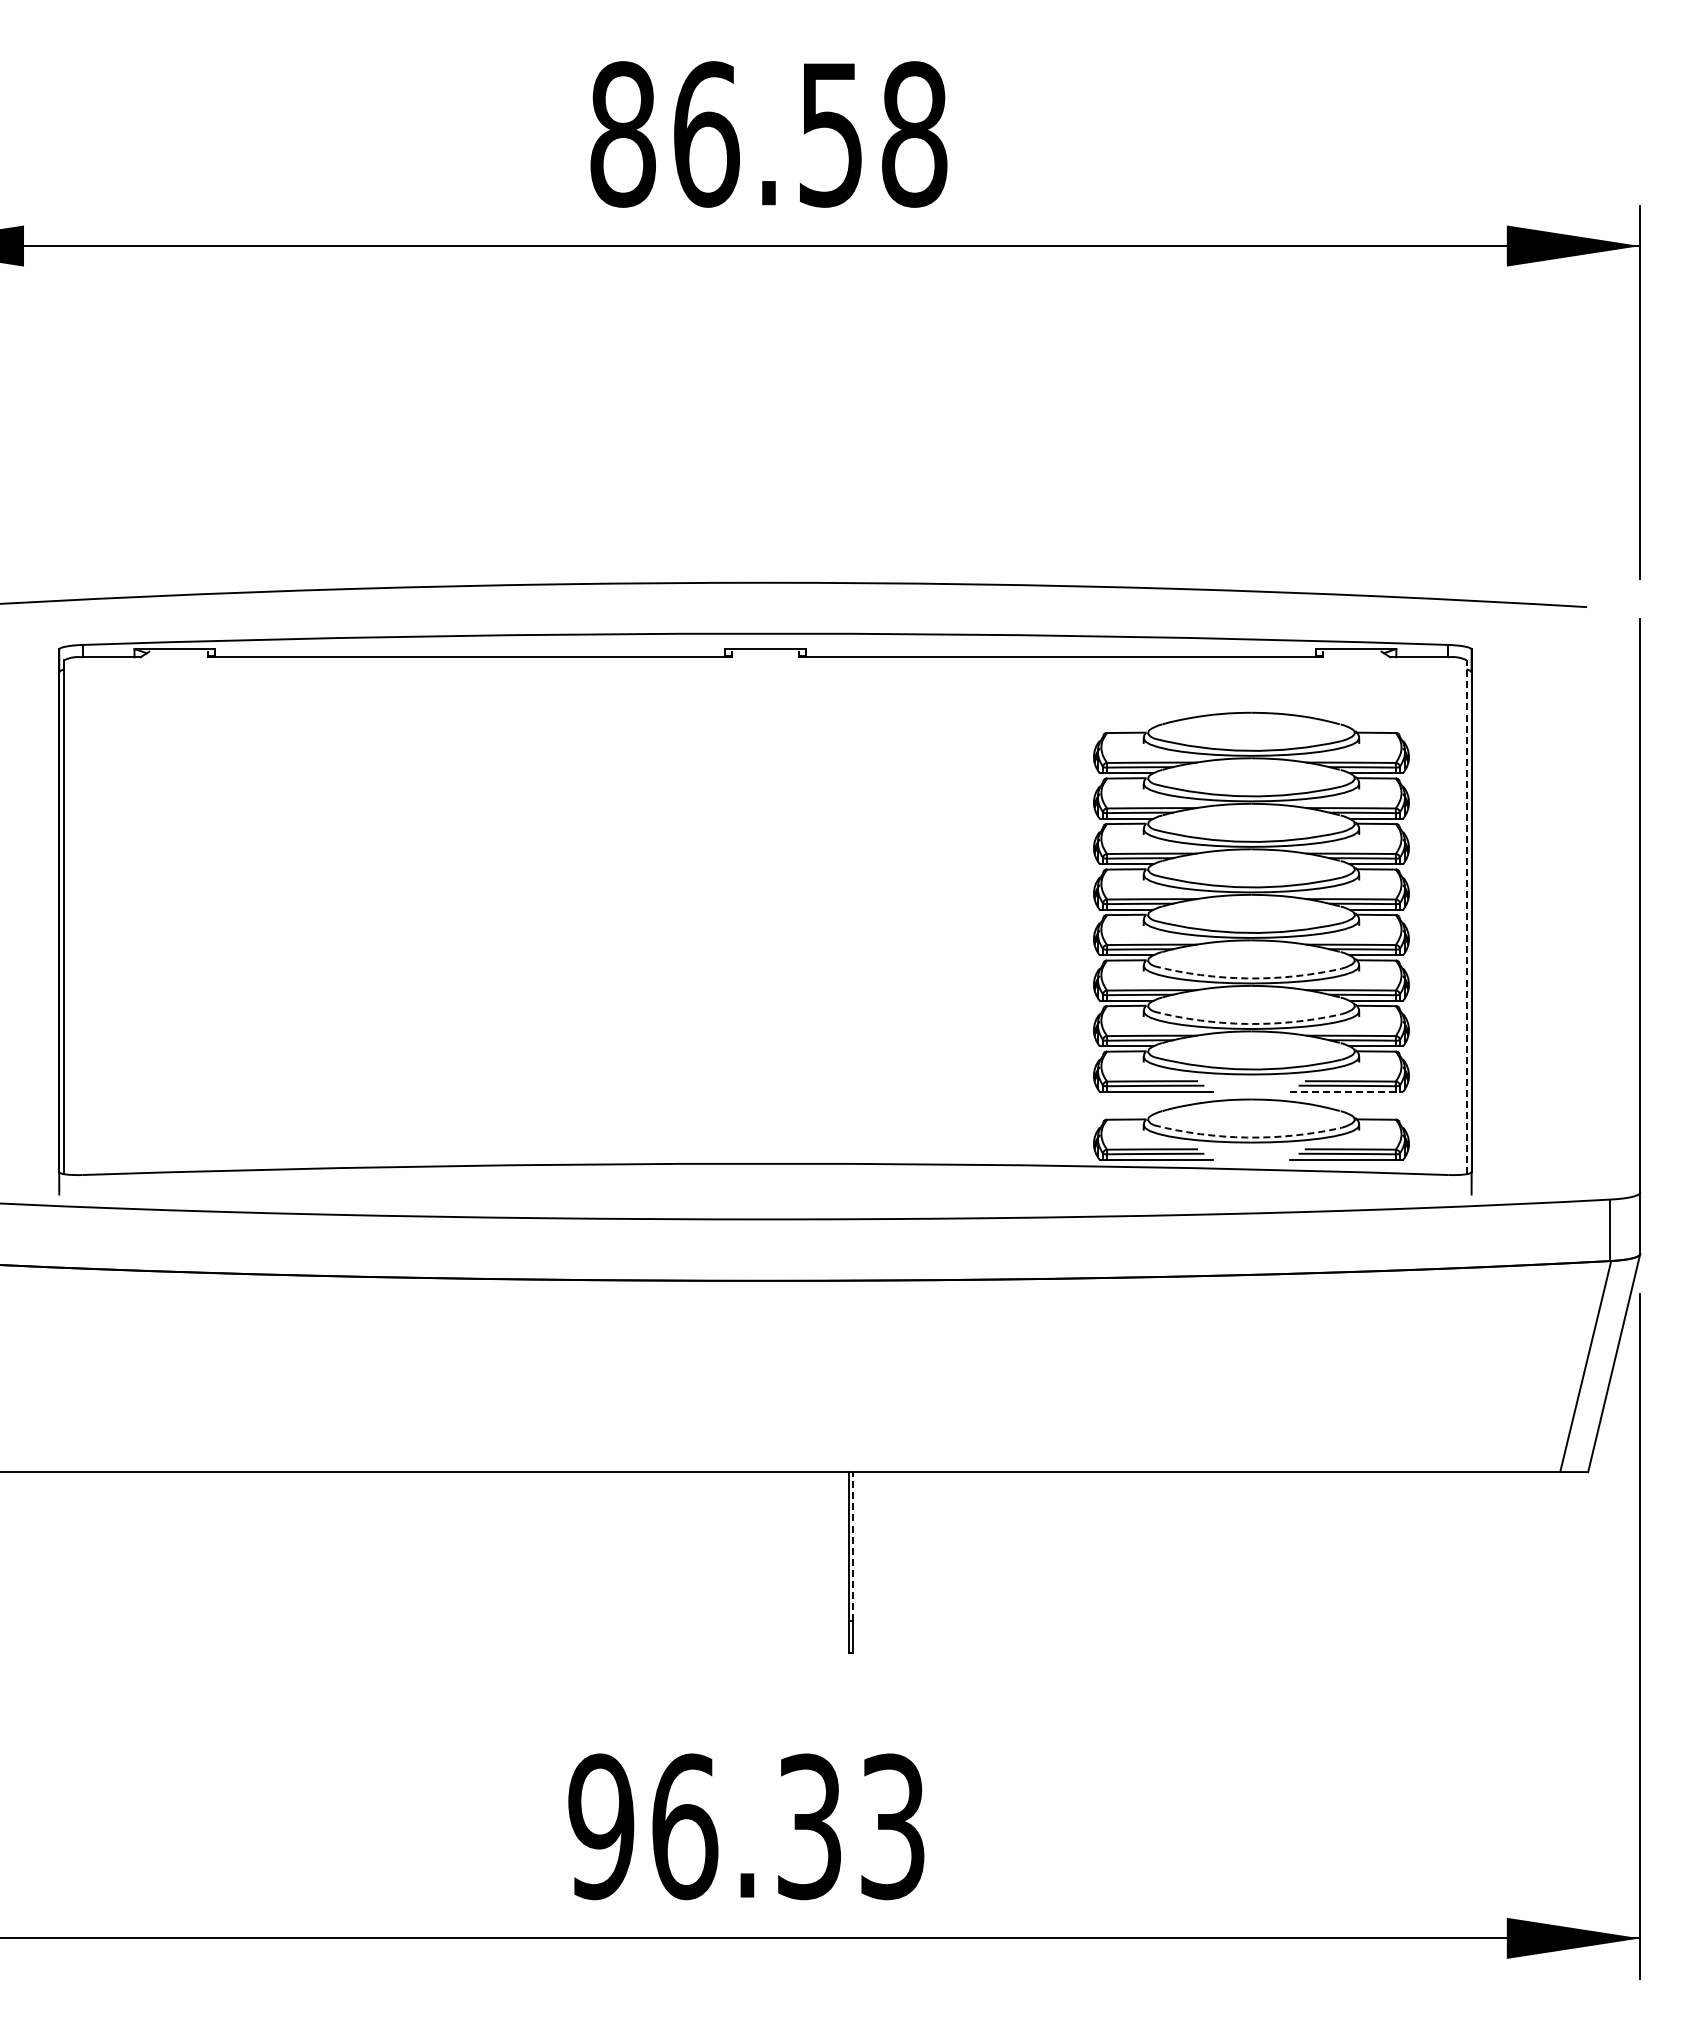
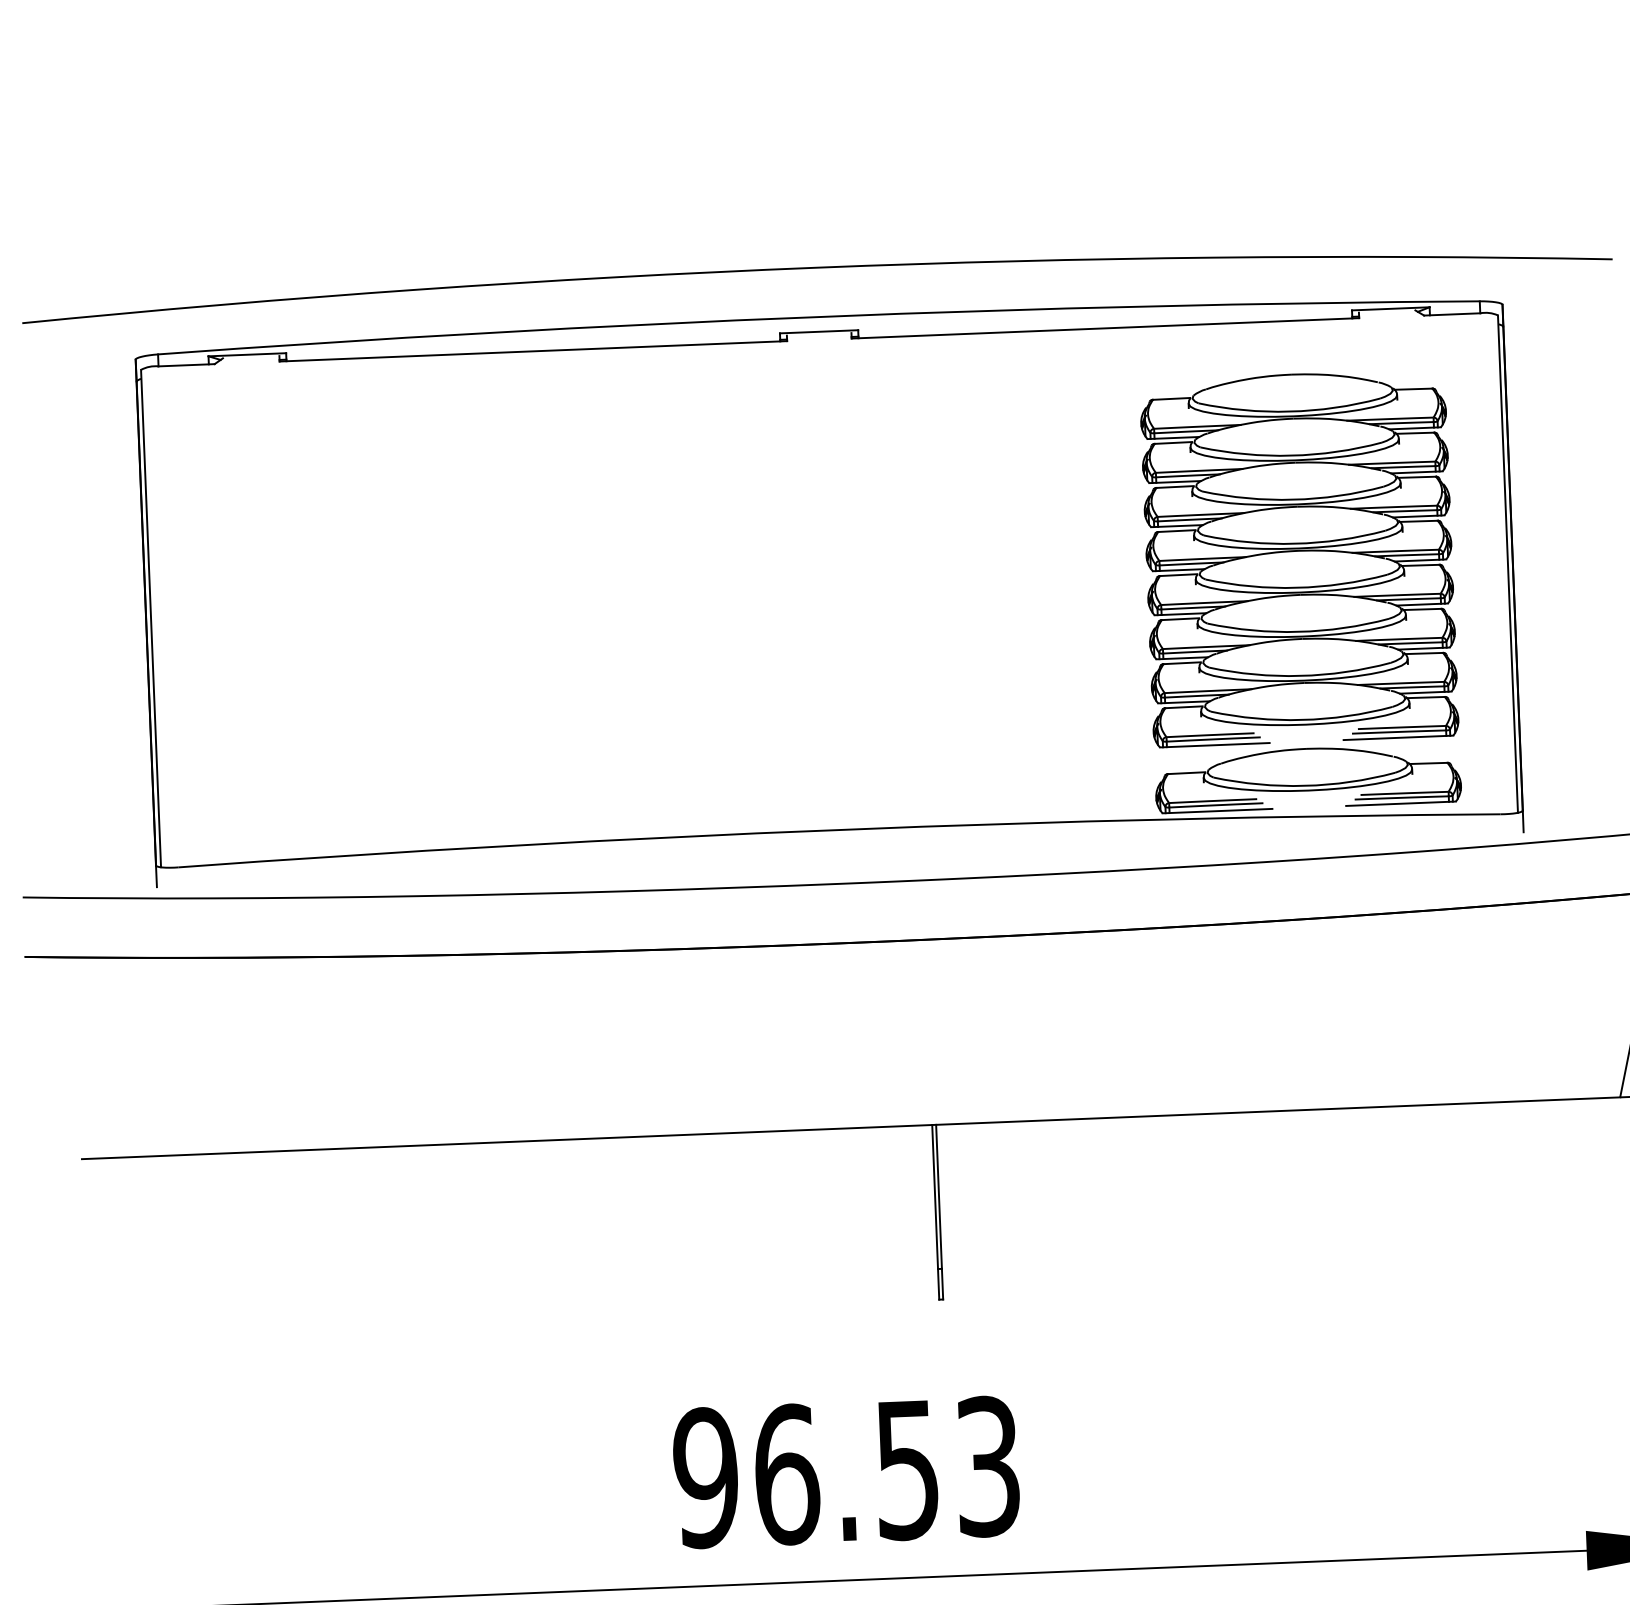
line: (1466, 917) -> (1507, 564), dashed -> solid
arc: (1247, 978) -> (1298, 631), dashed -> solid
arc: (1247, 1023) -> (1300, 675), dashed -> solid
line: (1346, 1091) -> (1398, 737), dashed -> solid
arc: (1247, 1137) -> (1304, 785), dashed -> solid
line: (853, 1545) -> (939, 1195), dashed -> solid
text: (809, 1826) -> (907, 1469), 96.33 -> 96.53

